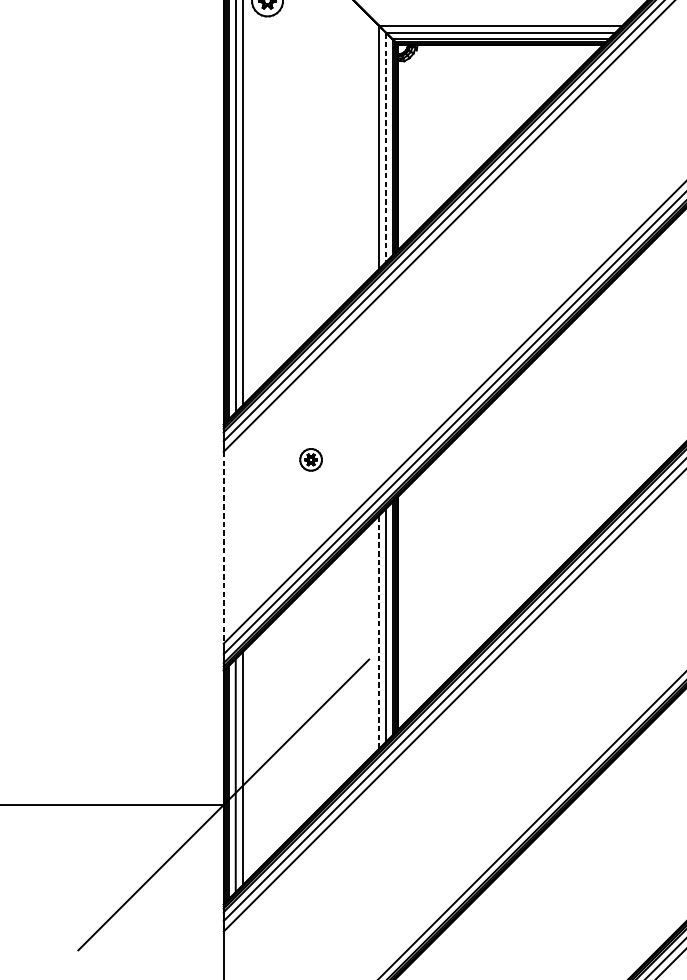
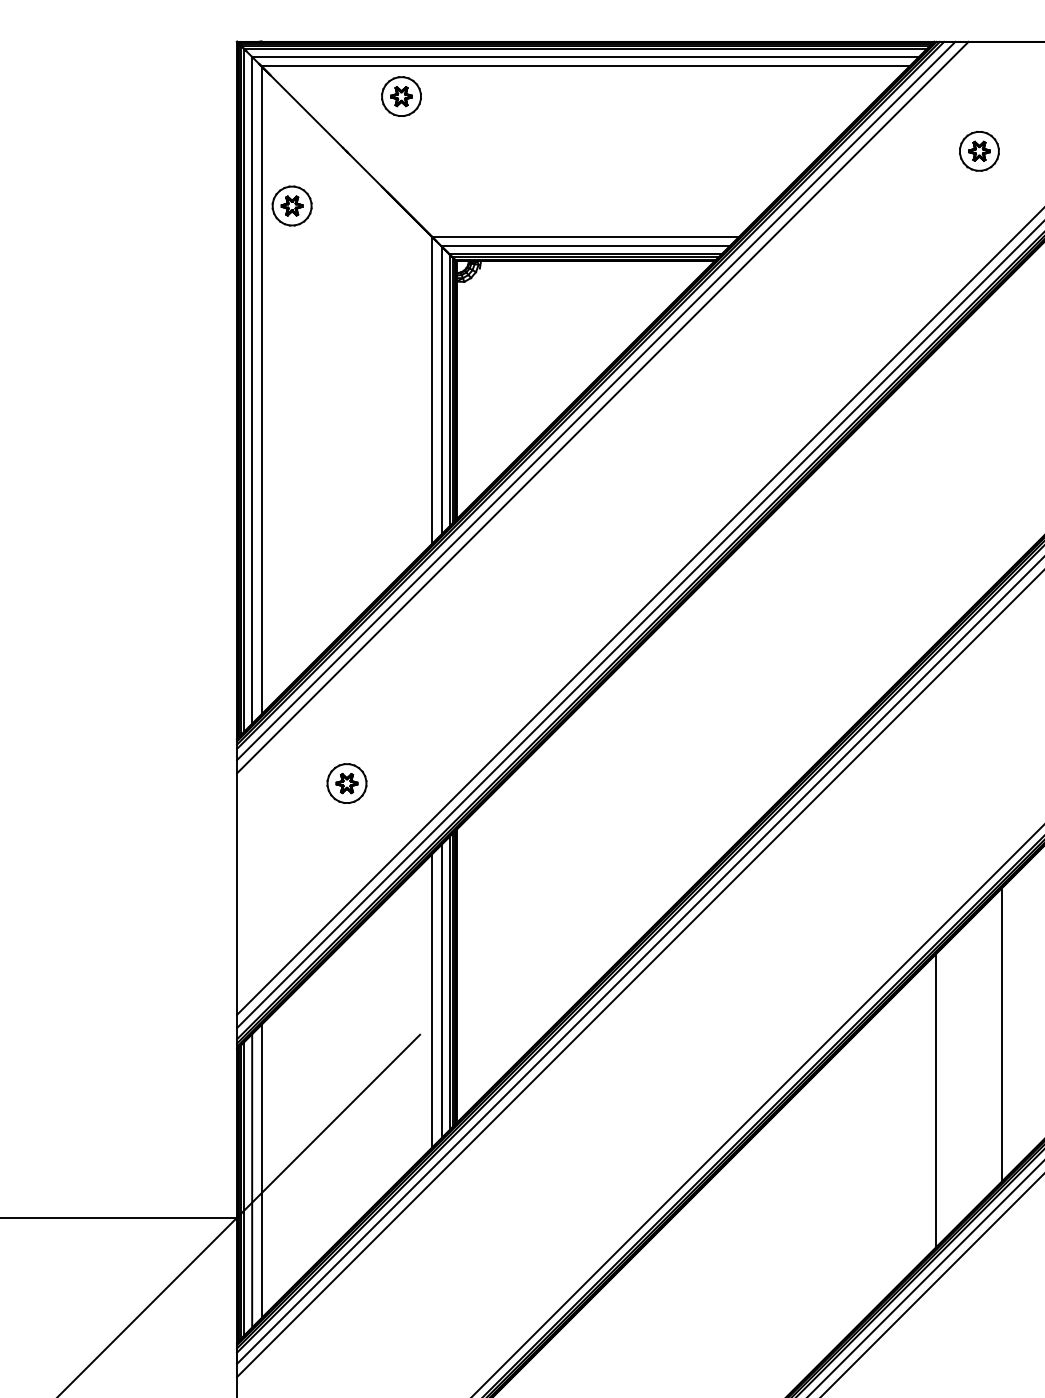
line: (386, 147) -> (441, 390), dashed -> solid
part: (310, 459) -> (346, 783), size x1.43
line: (224, 548) -> (237, 894), dashed -> solid
line: (379, 632) -> (432, 1000), dashed -> solid

